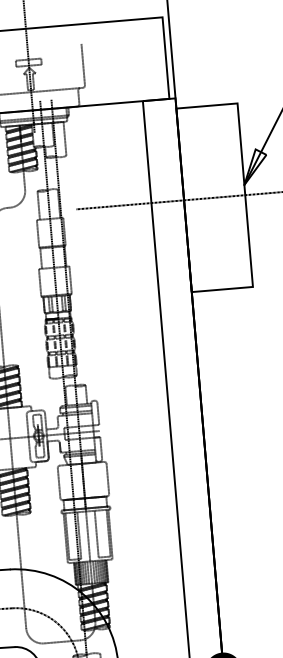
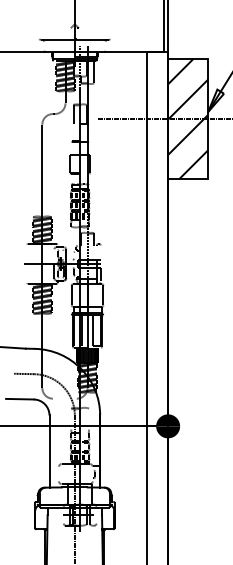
hatch: (215, 197) -> (188, 118), added

